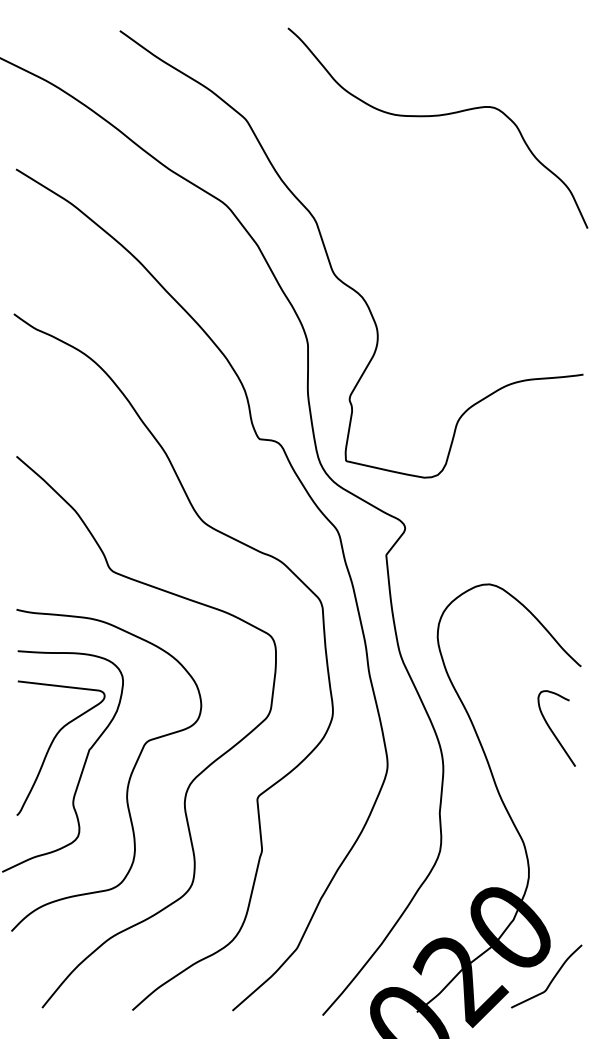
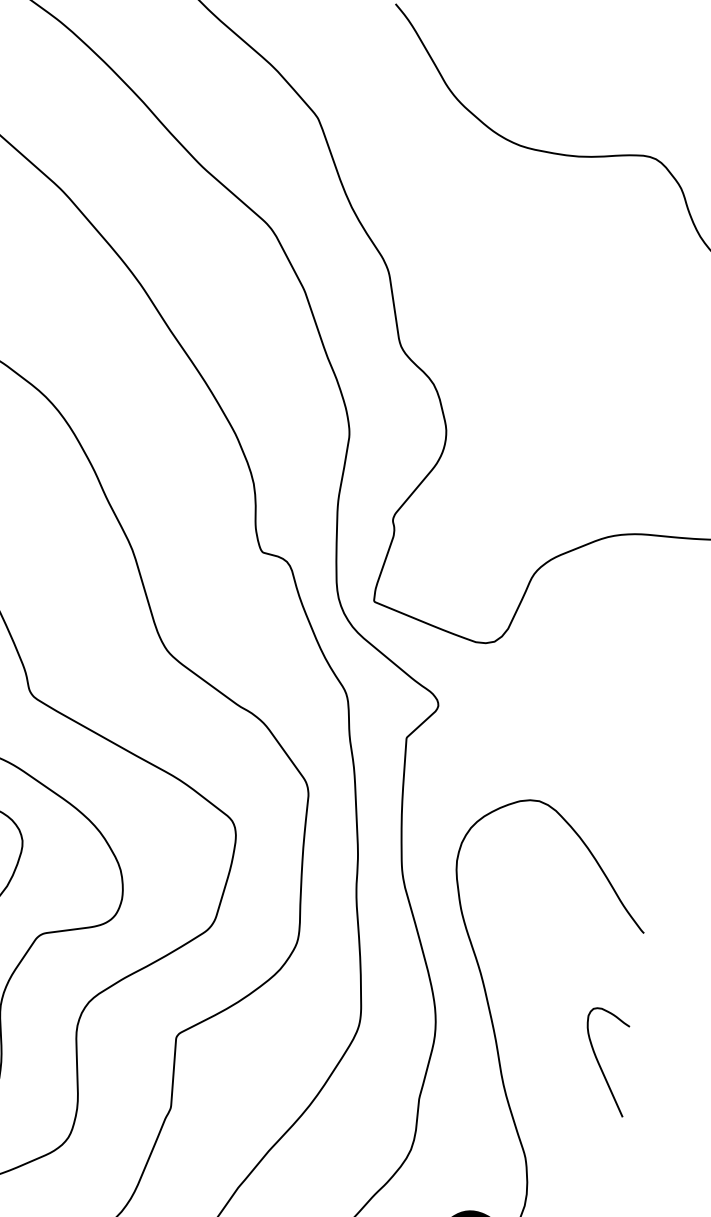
curve: (553, 731) -> (601, 1064), moved

